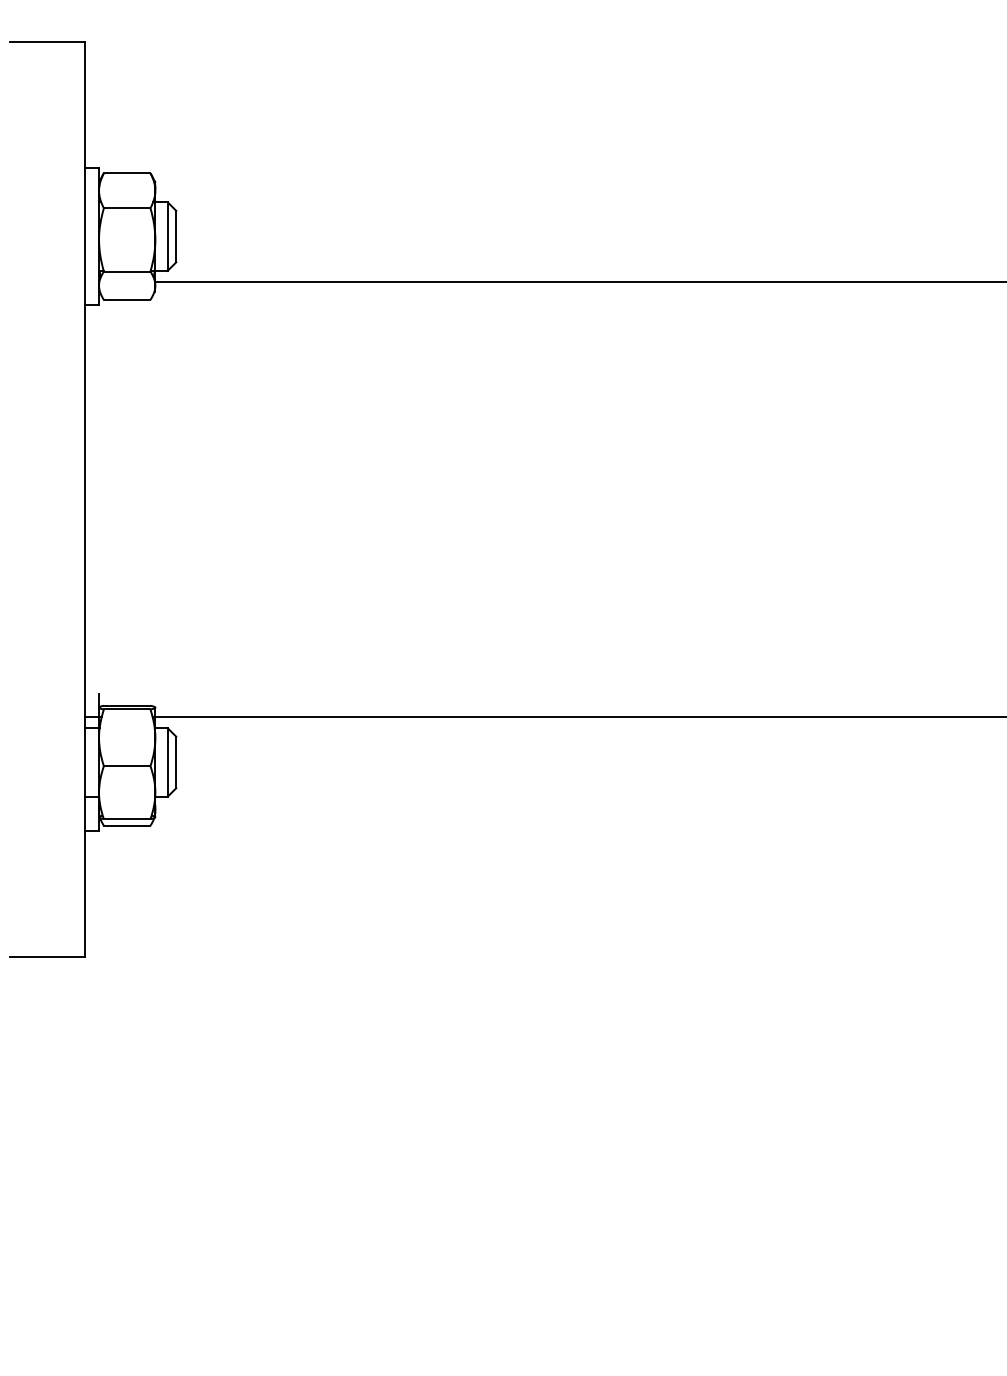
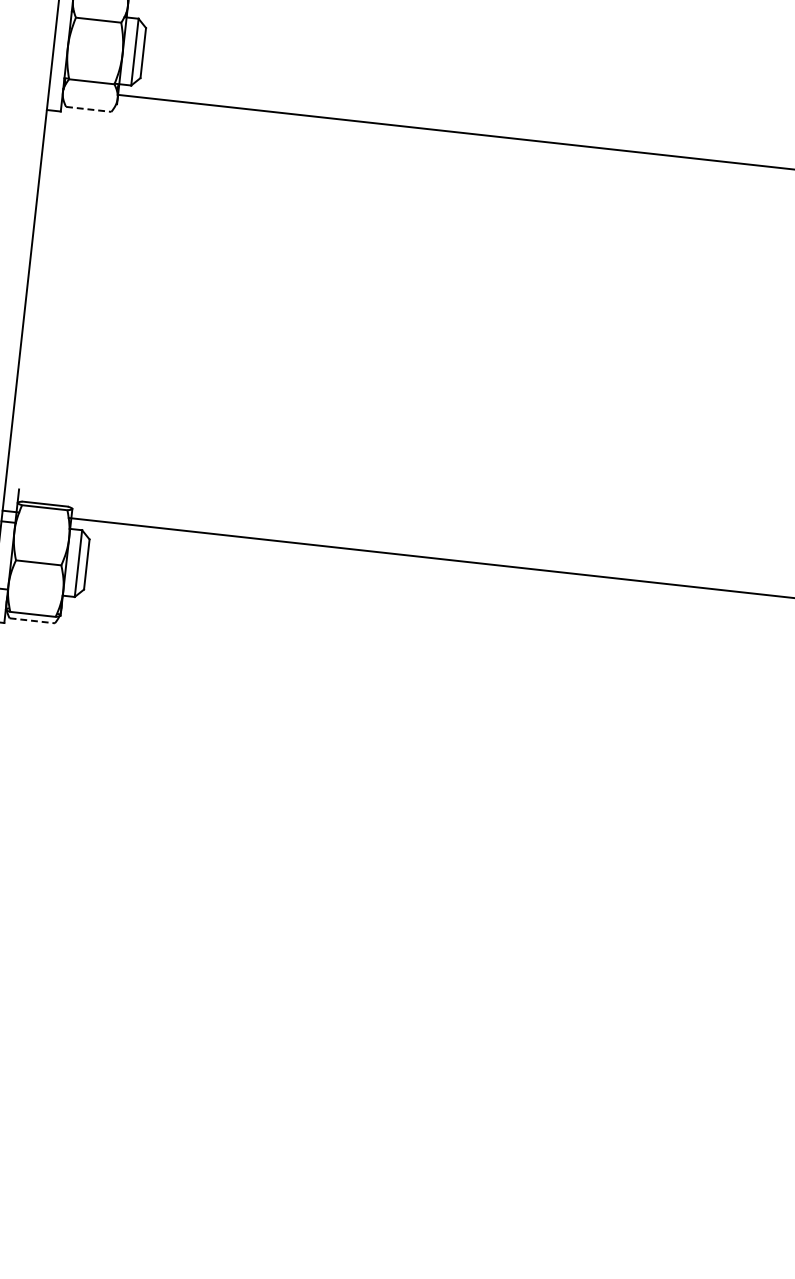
line: (127, 299) -> (89, 109), solid -> dashed
line: (127, 825) -> (32, 620), solid -> dashed

